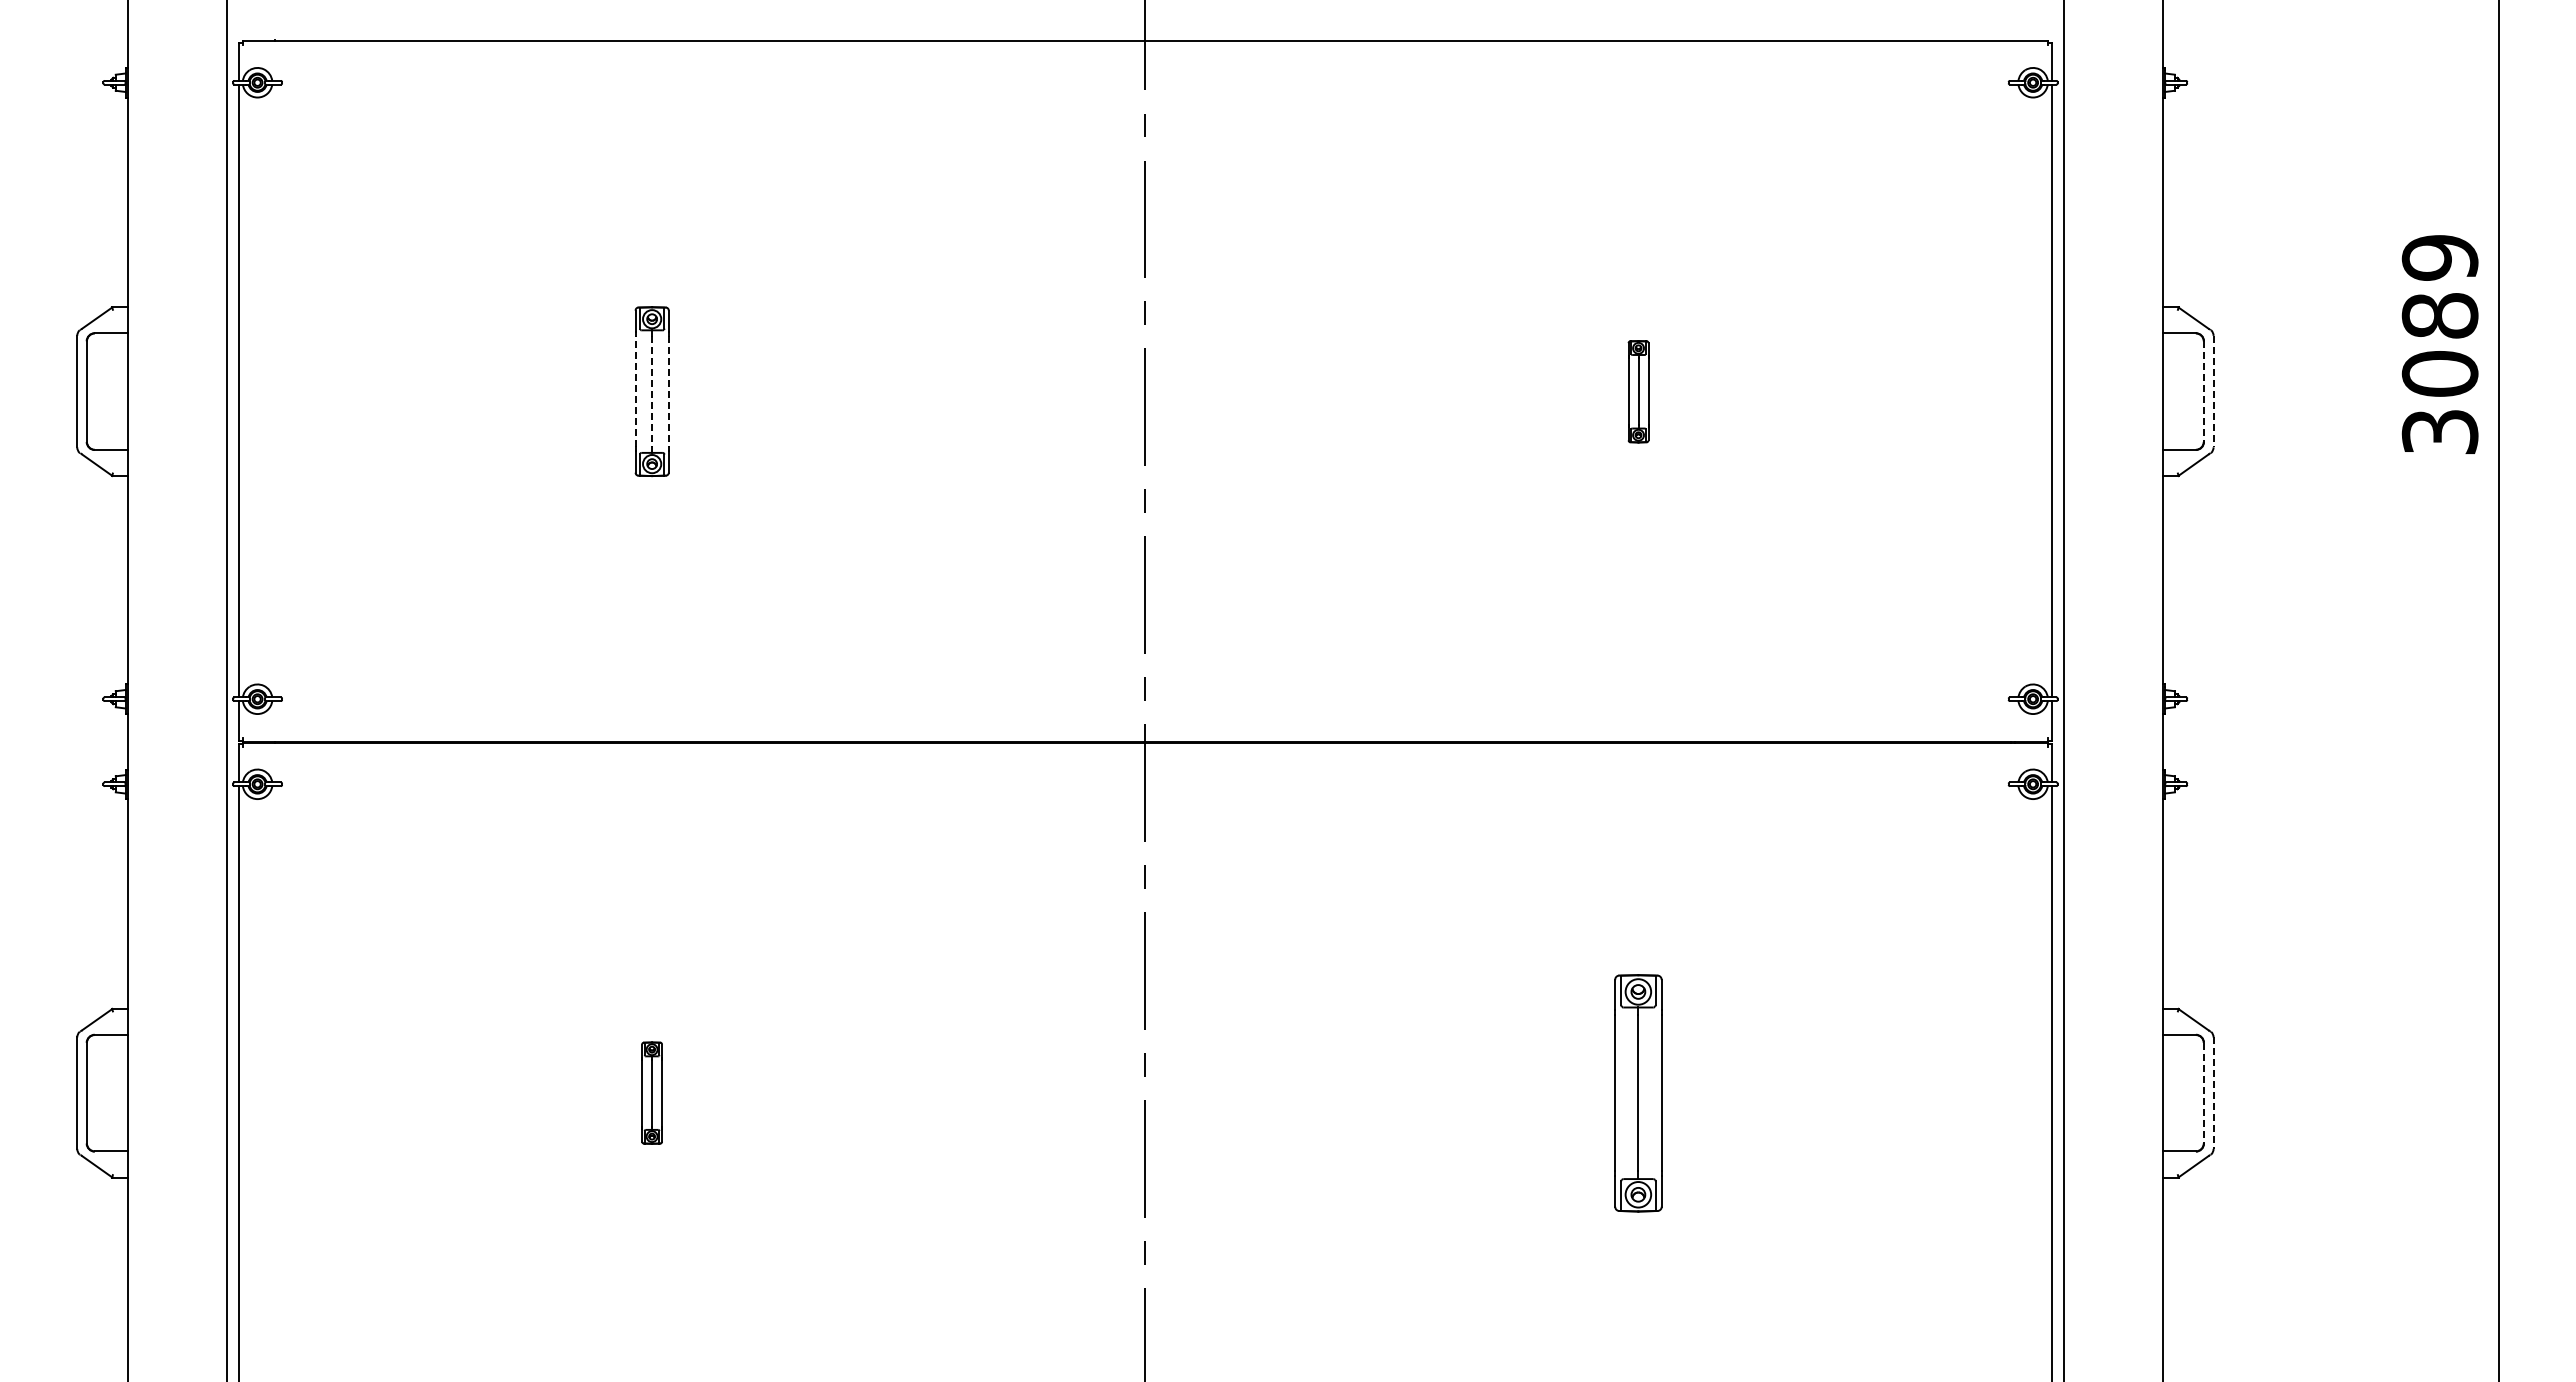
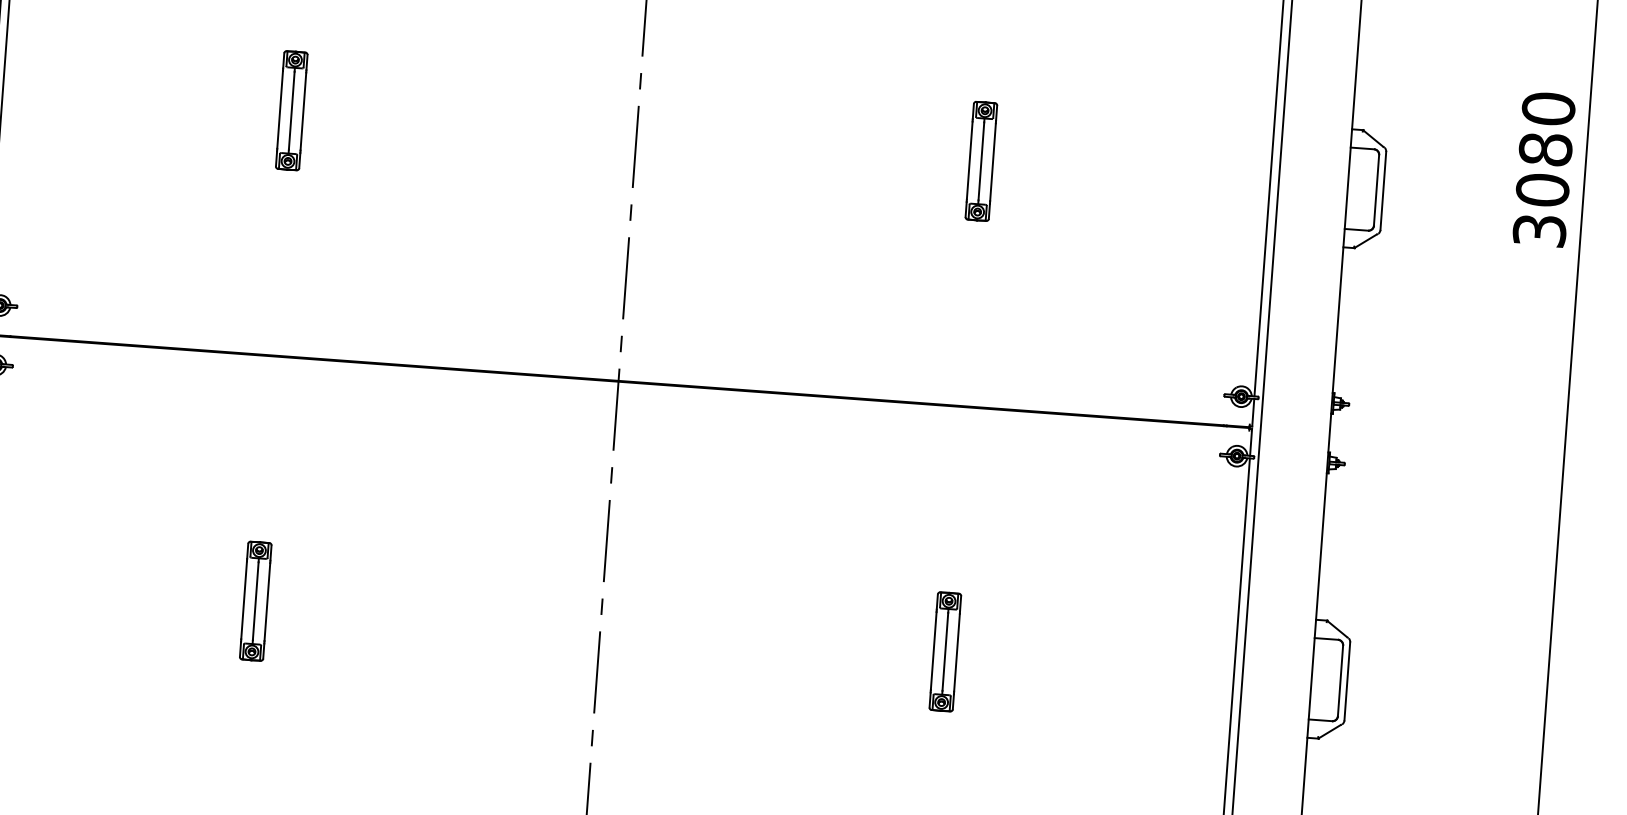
text: (2440, 257) -> (1548, 108), 3089 -> 3080
line: (635, 391) -> (280, 109), dashed -> solid
line: (652, 391) -> (292, 110), dashed -> solid
line: (668, 391) -> (303, 111), dashed -> solid
part: (1638, 391) -> (981, 161), size x1.67
line: (2213, 391) -> (1383, 190), dashed -> solid
line: (2203, 392) -> (1376, 191), dashed -> solid
part: (651, 1092) -> (255, 600), size x1.67
part: (1638, 1092) -> (945, 651), size x0.71
line: (2203, 1093) -> (1340, 681), dashed -> solid
line: (2213, 1093) -> (1347, 681), dashed -> solid

